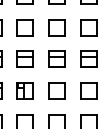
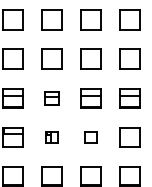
part: (25, 59) -> (51, 98), size x0.7
part: (25, 91) -> (51, 137), size x0.6
part: (56, 91) -> (90, 137), size x0.6

